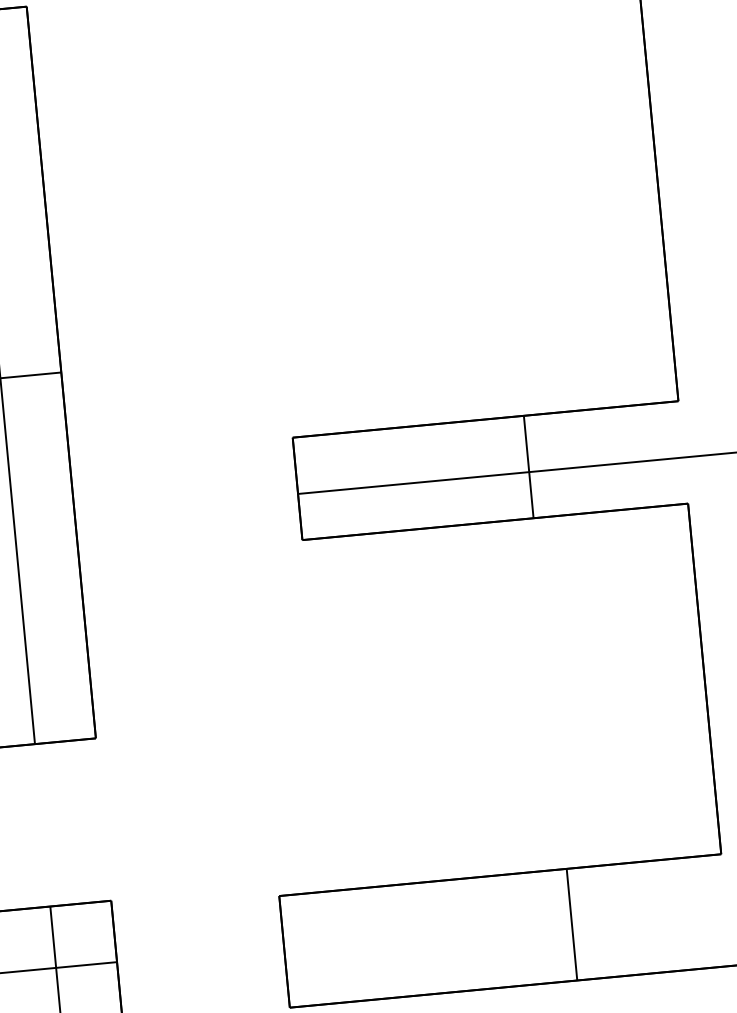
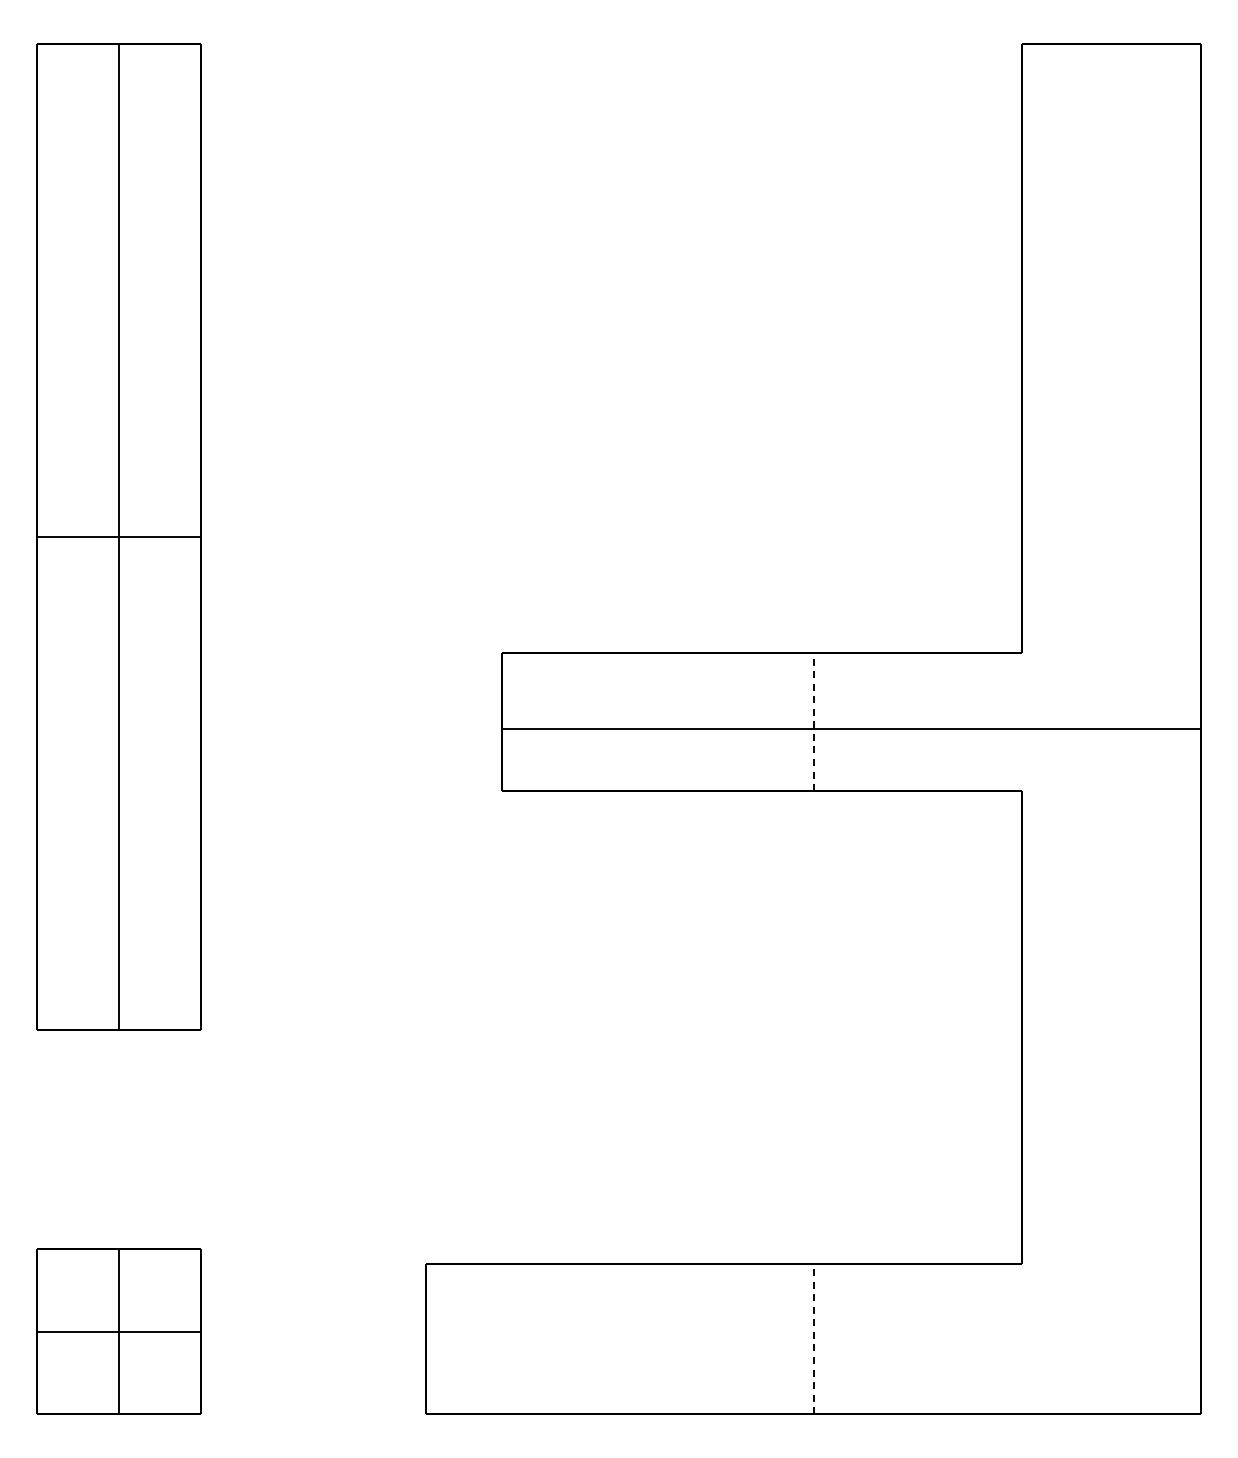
line: (528, 466) -> (813, 721), solid -> dashed
line: (571, 924) -> (813, 1338), solid -> dashed

